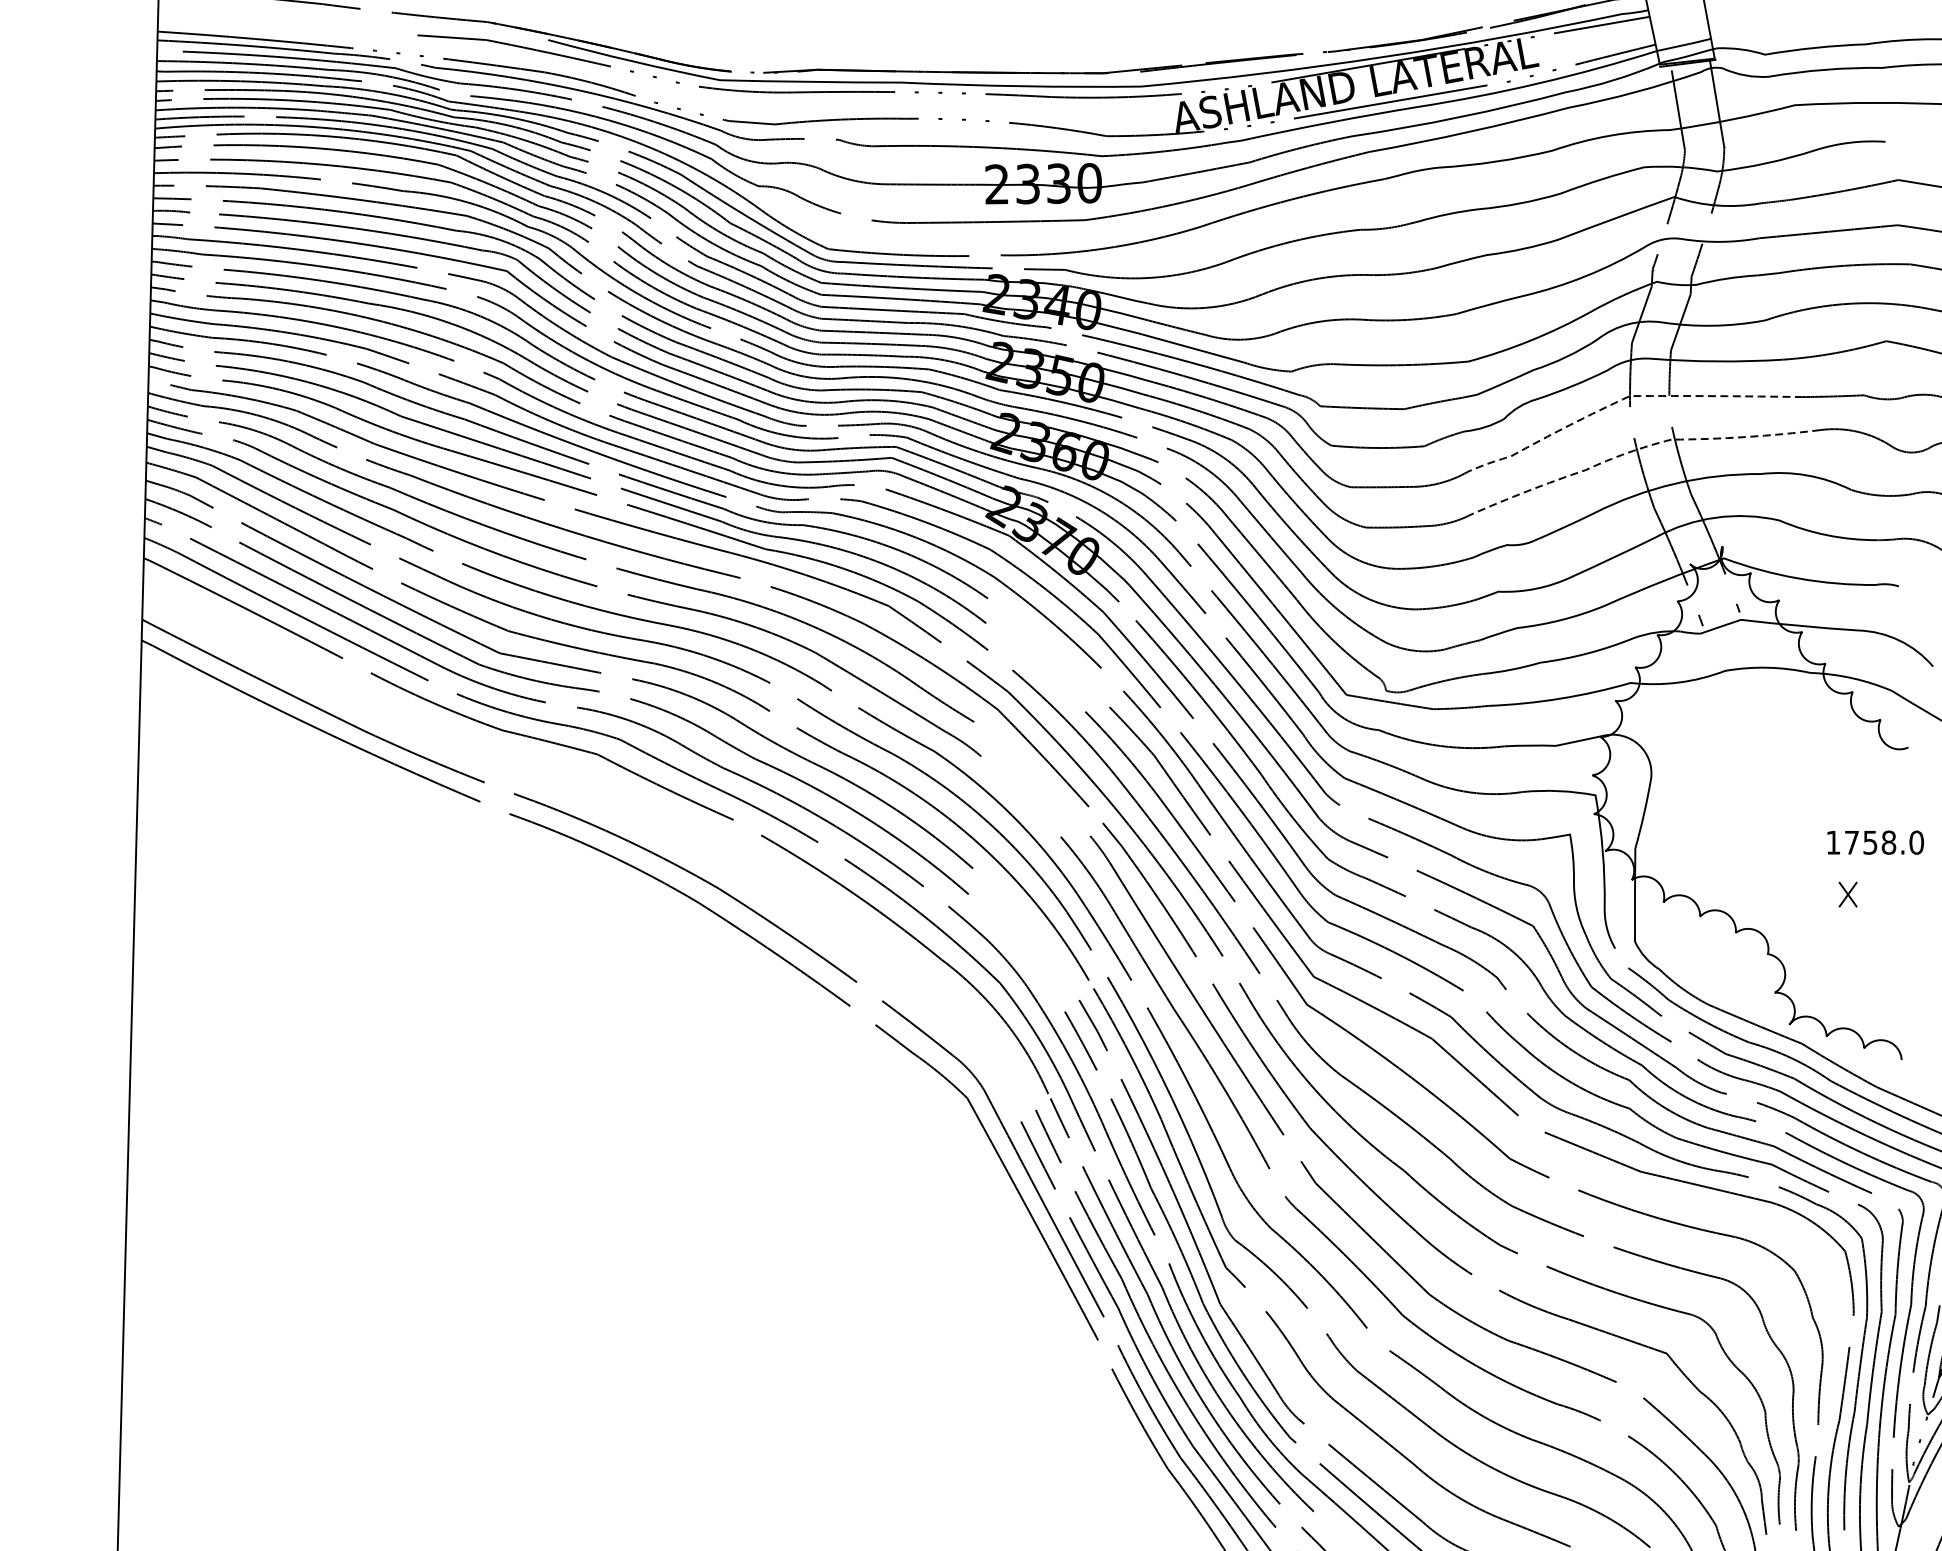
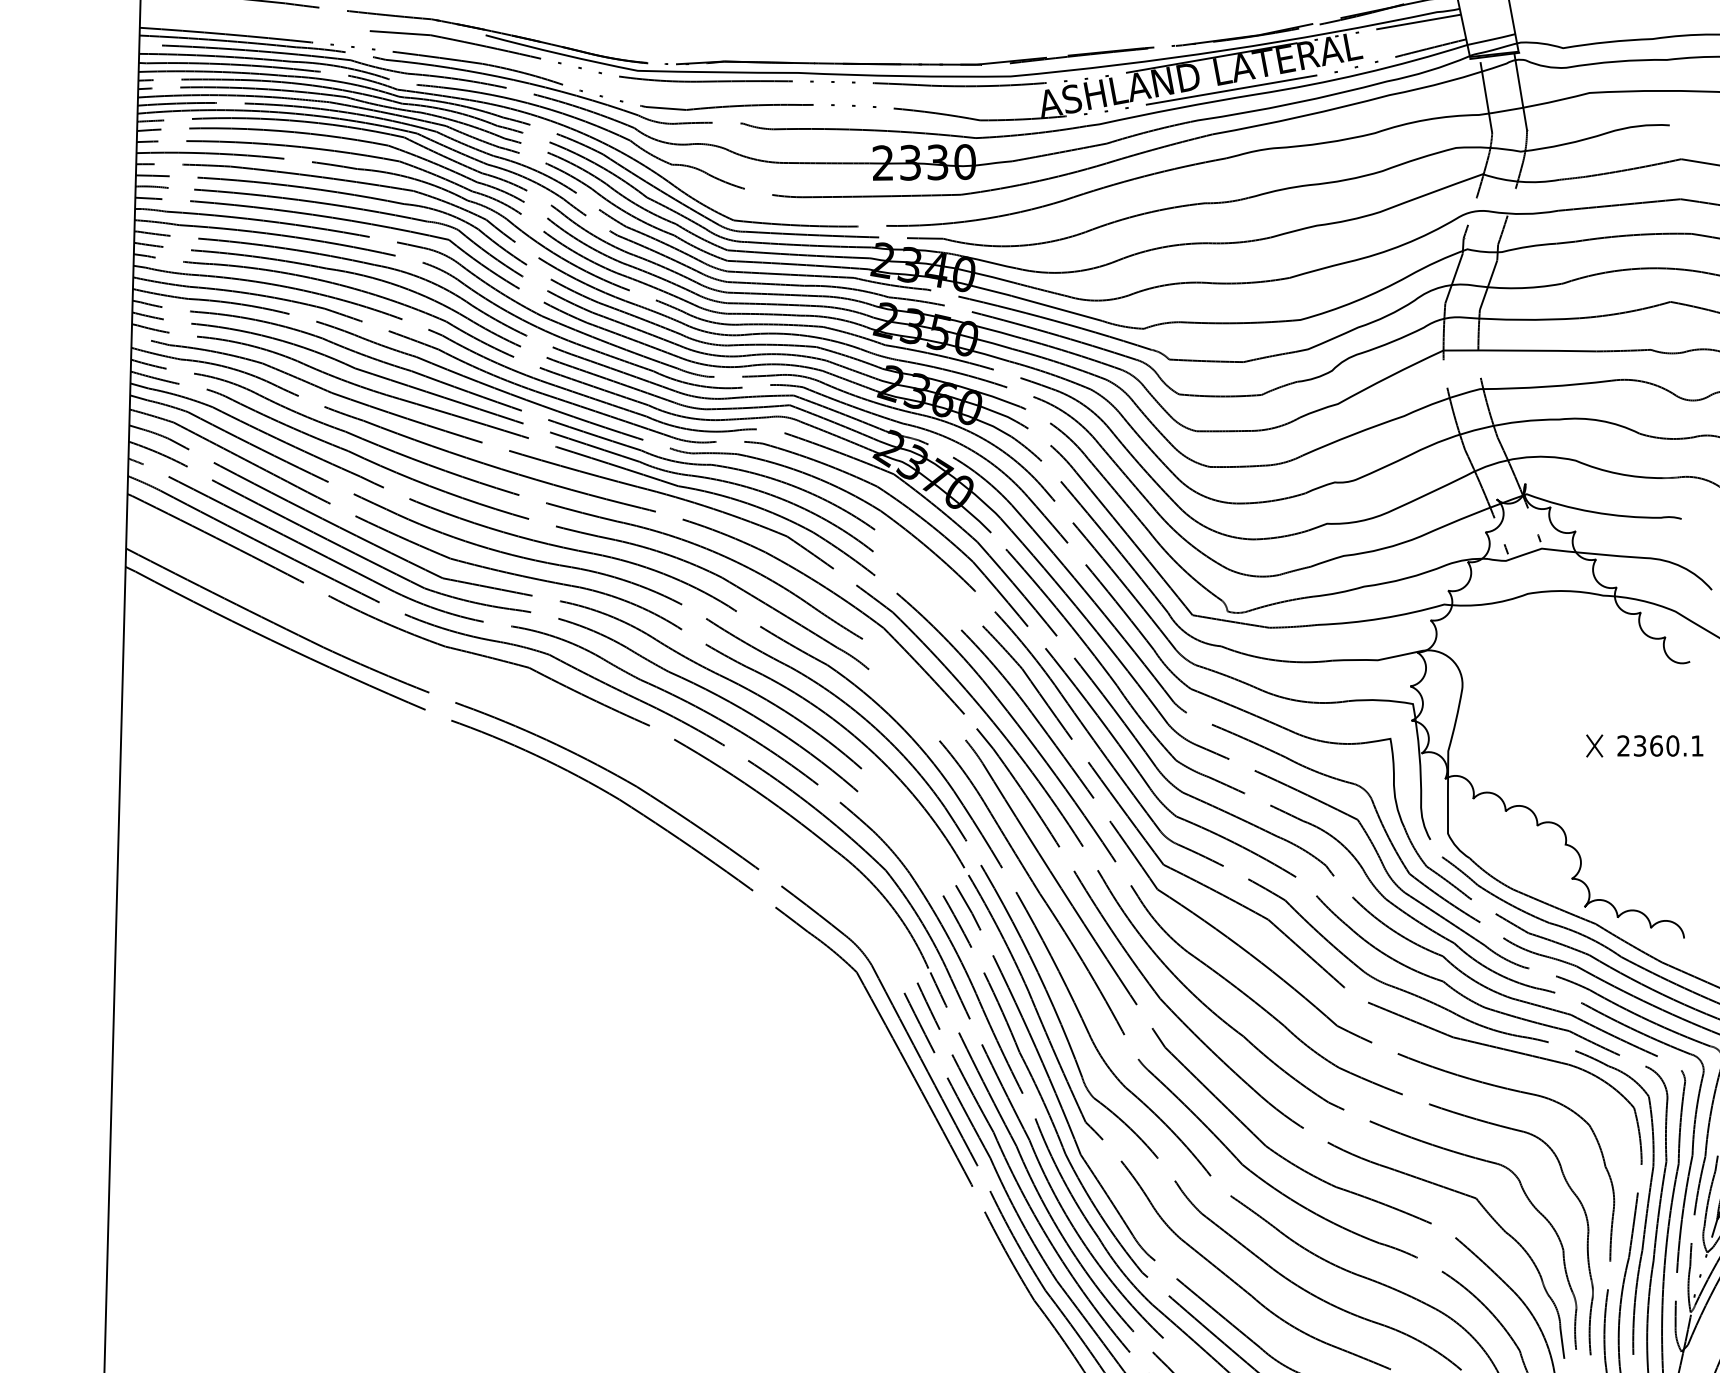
line: (1624, 399) -> (1438, 353), dashed -> solid
line: (1638, 449) -> (1451, 397), dashed -> solid
text: (1875, 842) -> (1660, 745), 1758.0 -> 2360.1
part: (1847, 894) -> (1594, 745), moved

